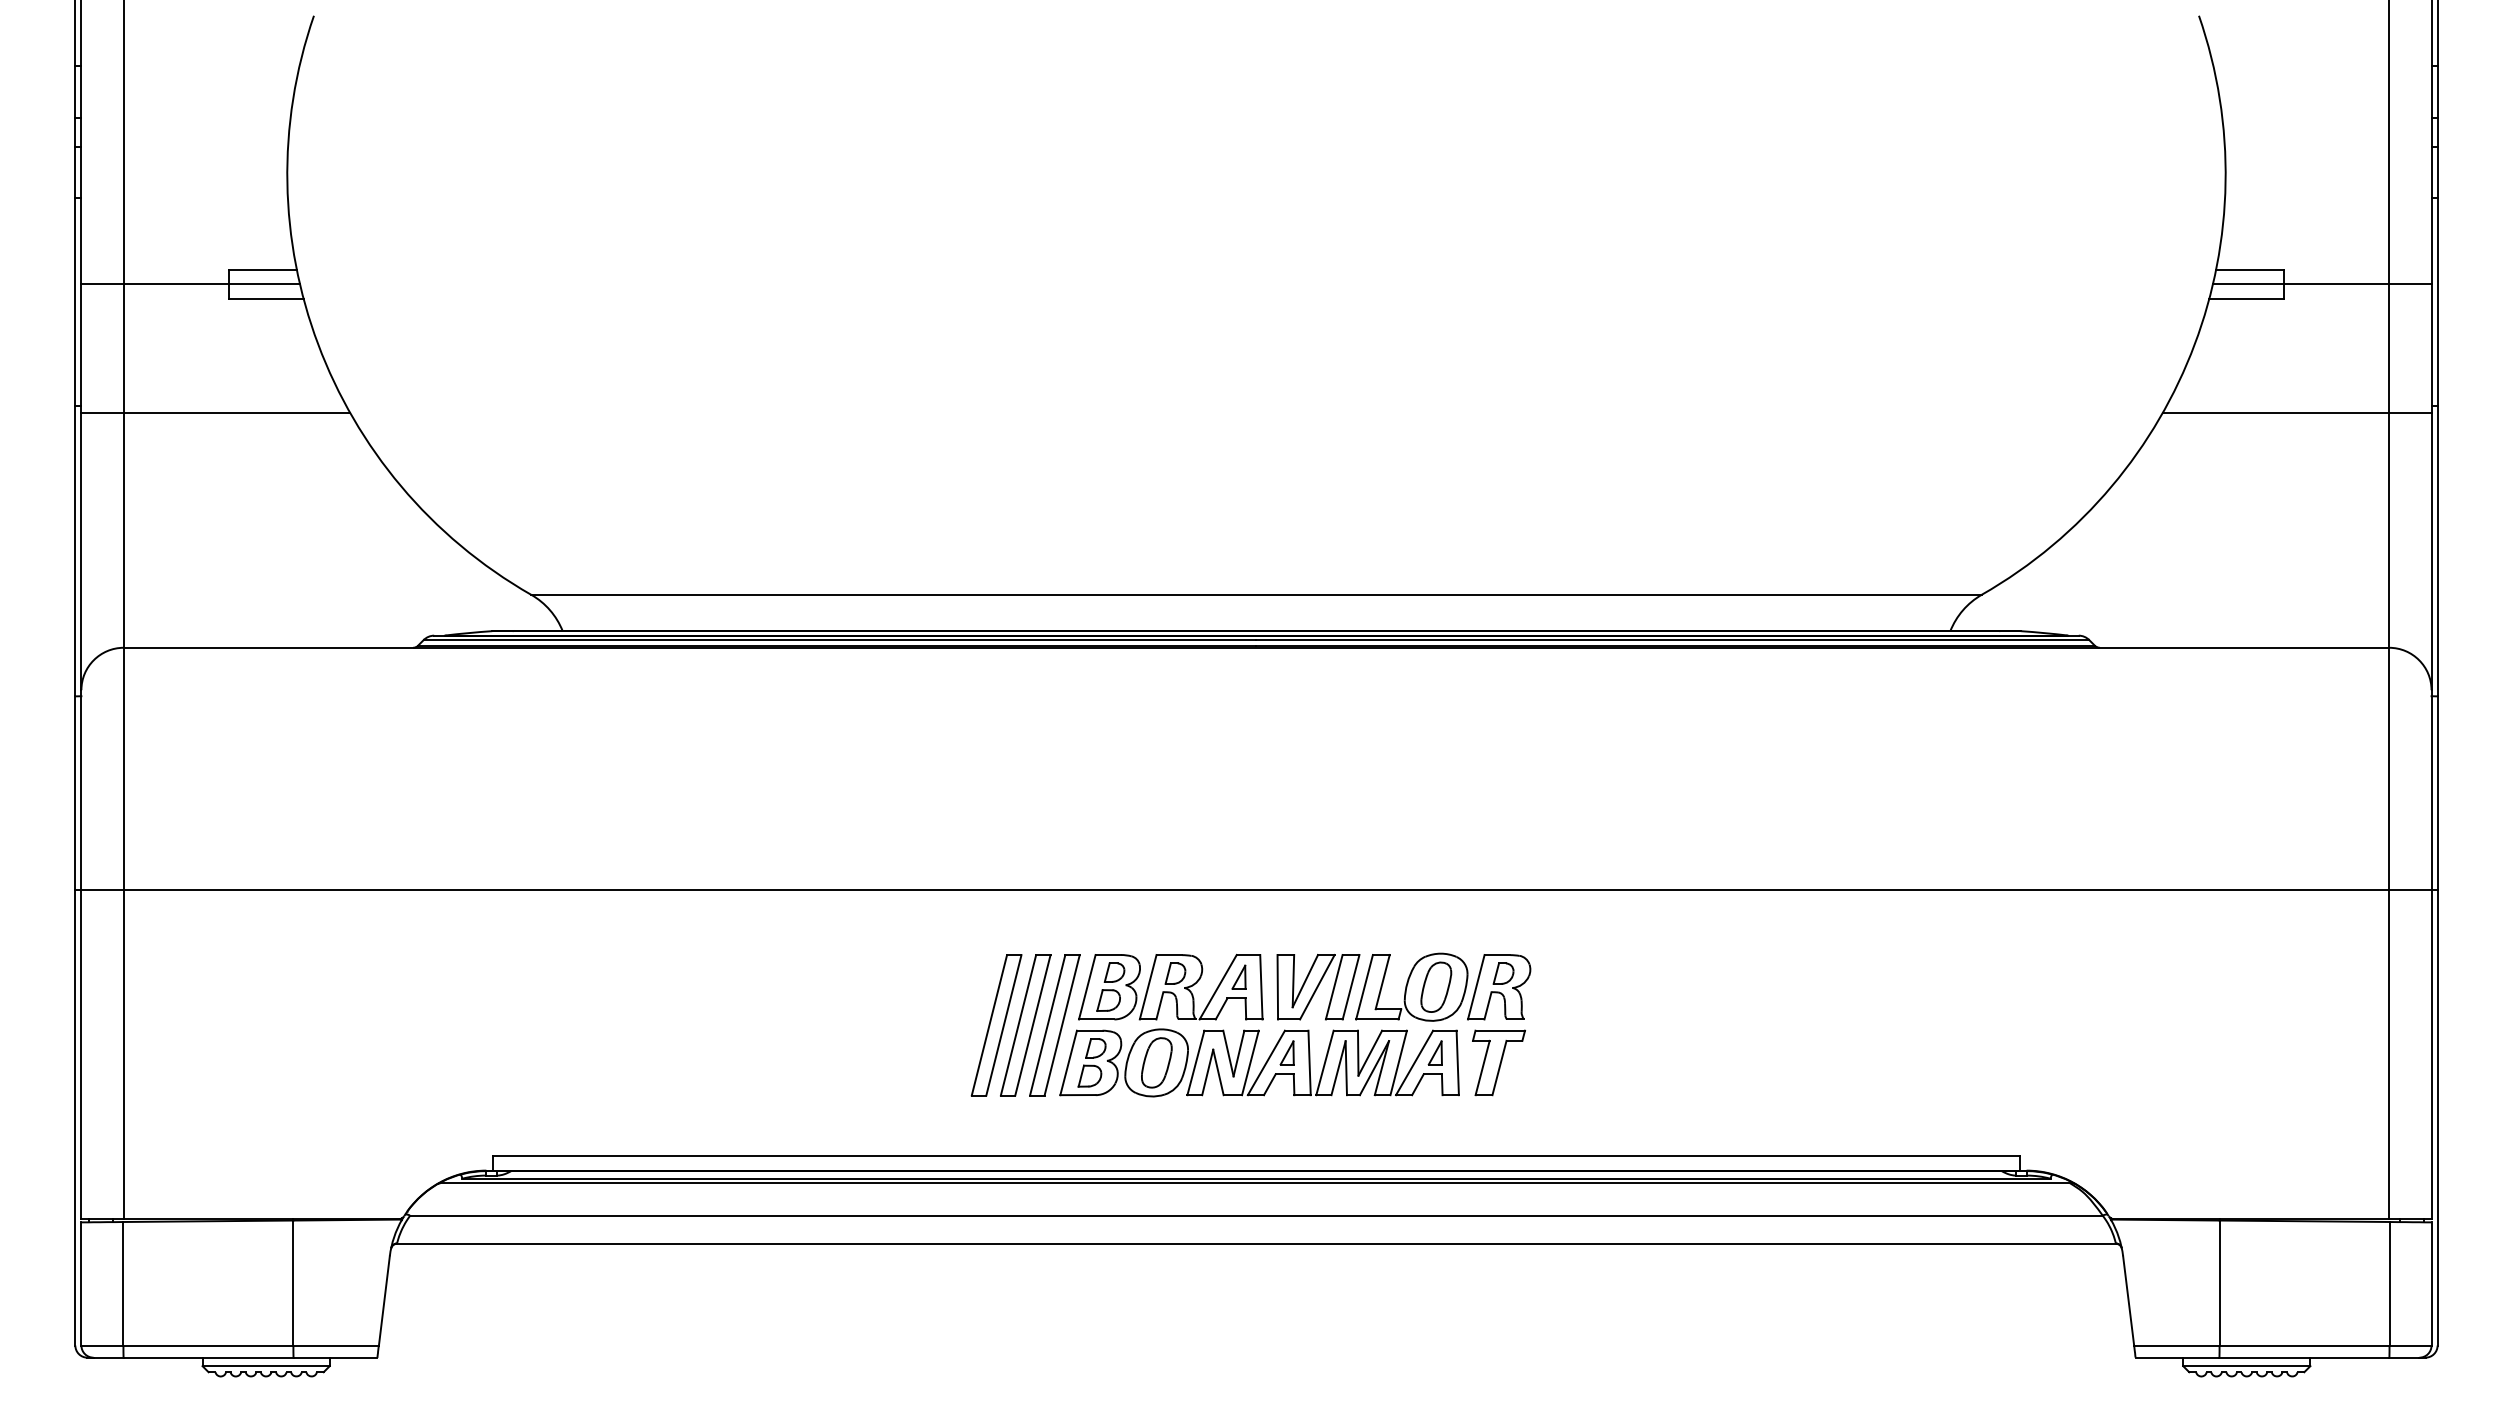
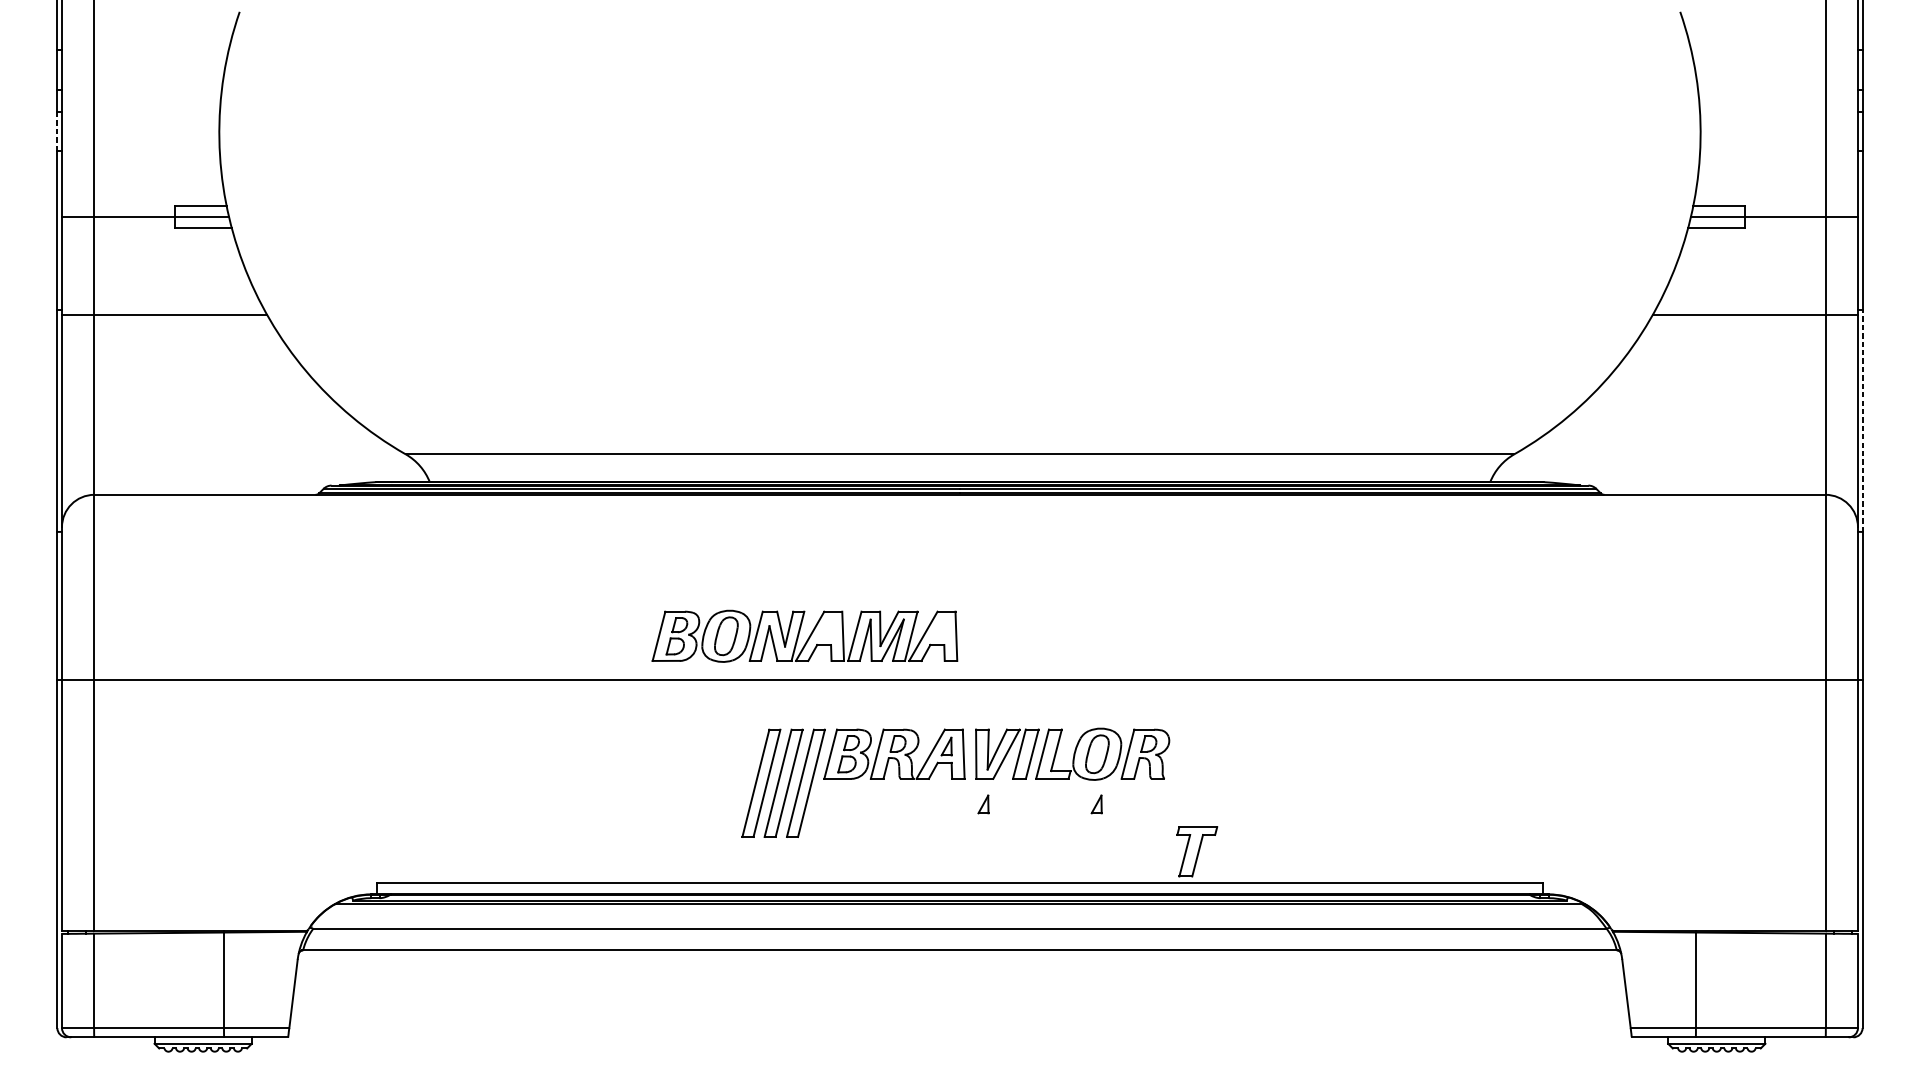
line: (75, 172) -> (57, 131), solid -> dashed
line: (2437, 550) -> (1862, 420), solid -> dashed
part: (1259, 1062) -> (804, 635), moved
part: (1498, 1062) -> (1196, 851), moved

